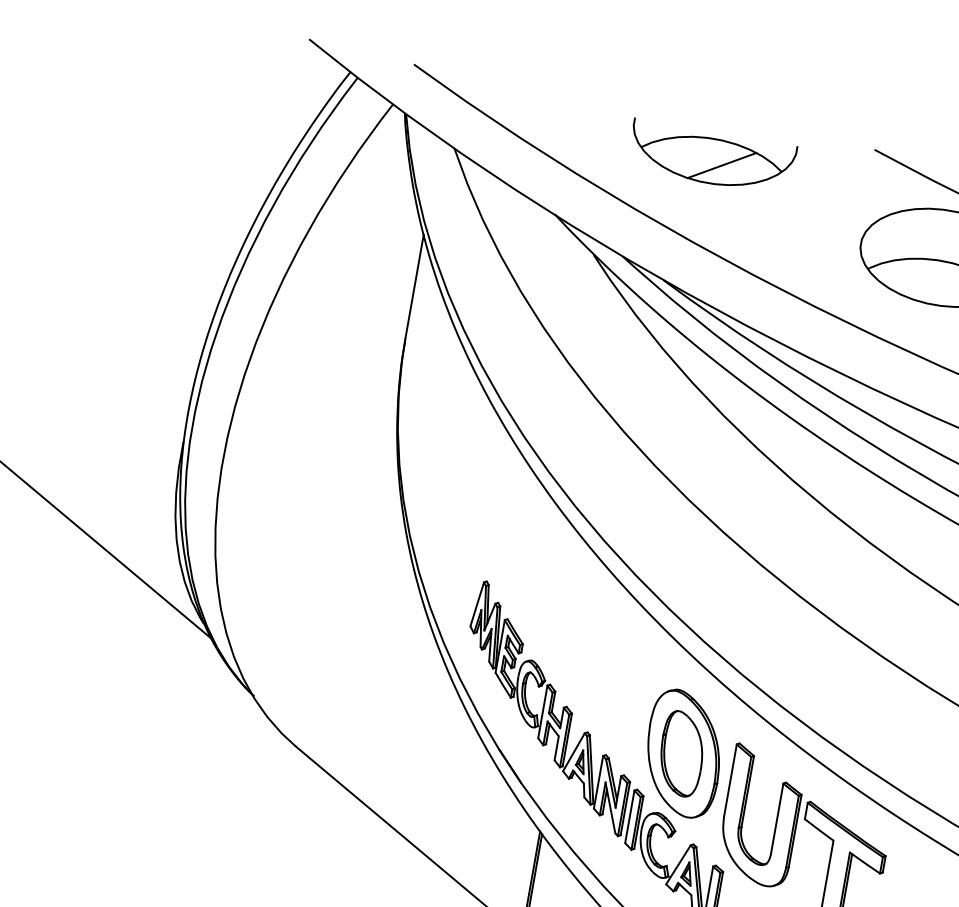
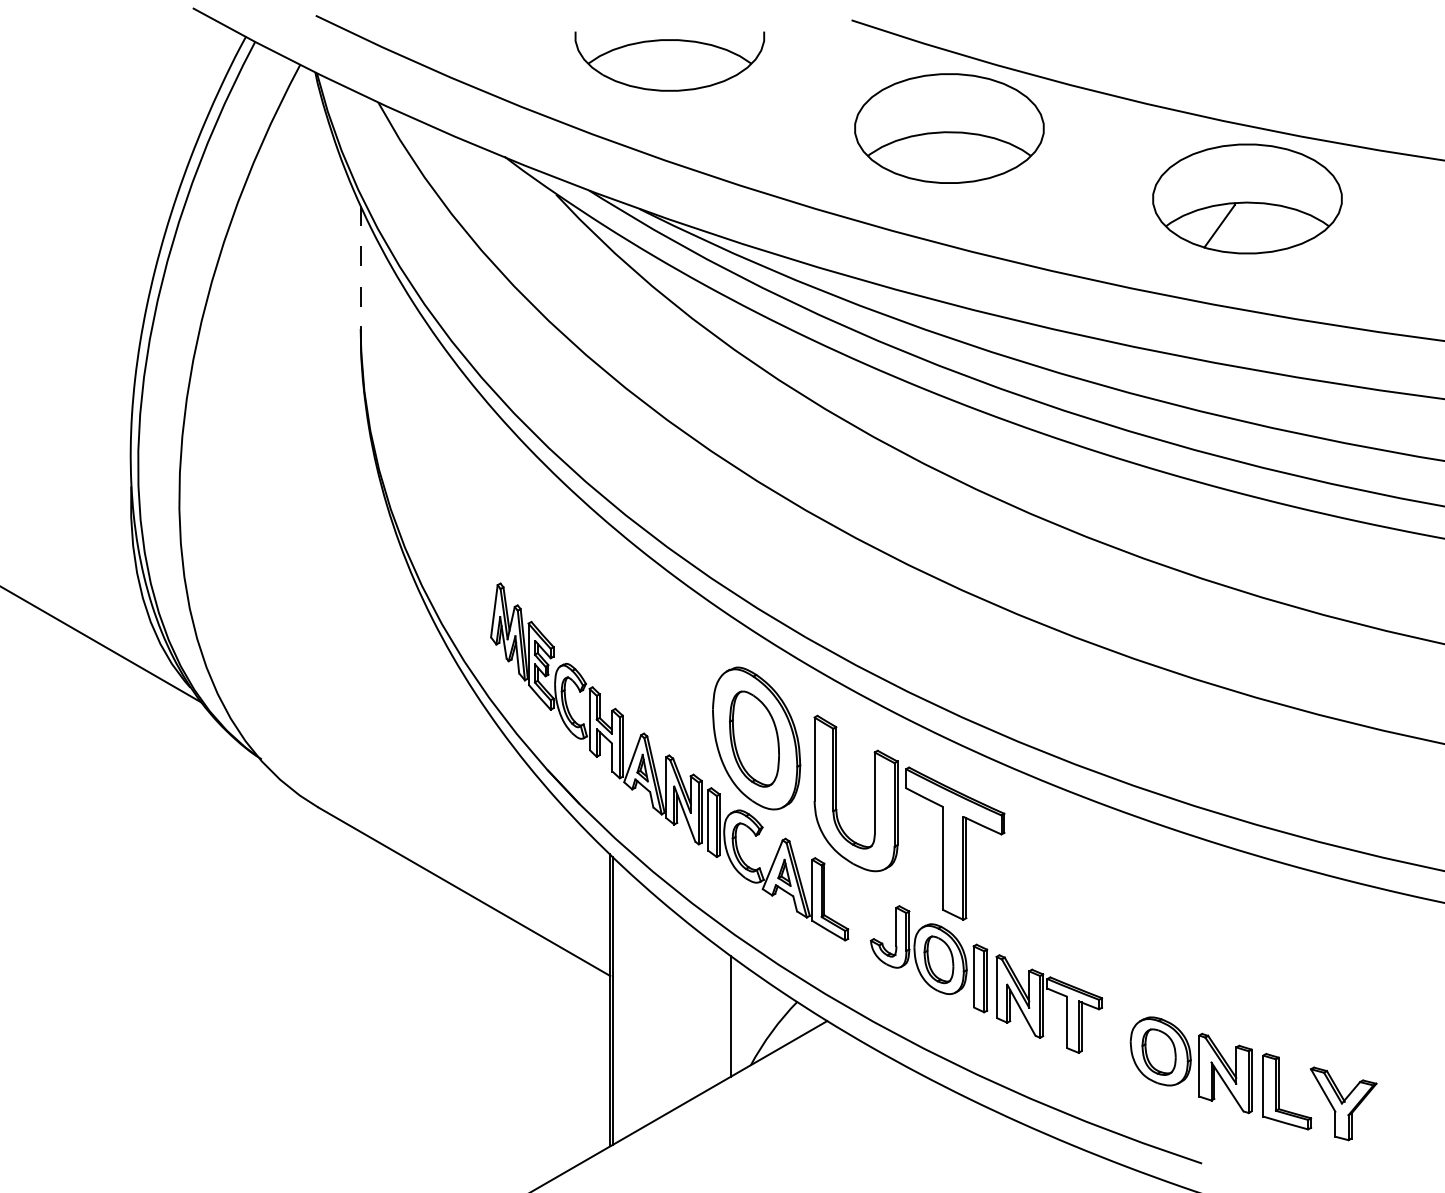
line: (721, 165) -> (682, 68), removed
line: (414, 287) -> (360, 266), solid -> dashed

